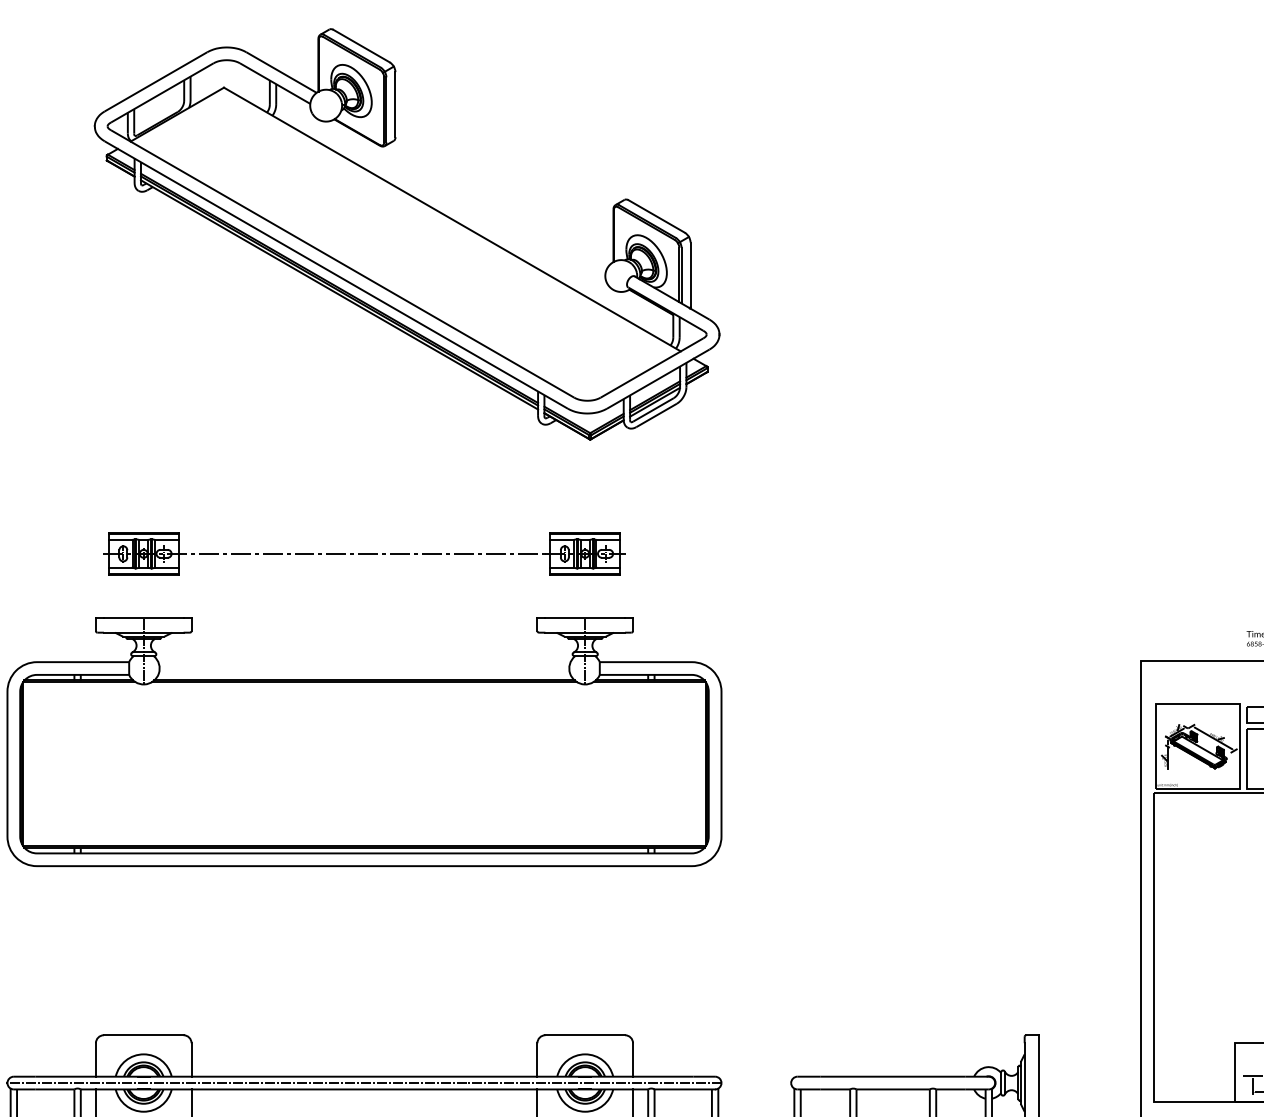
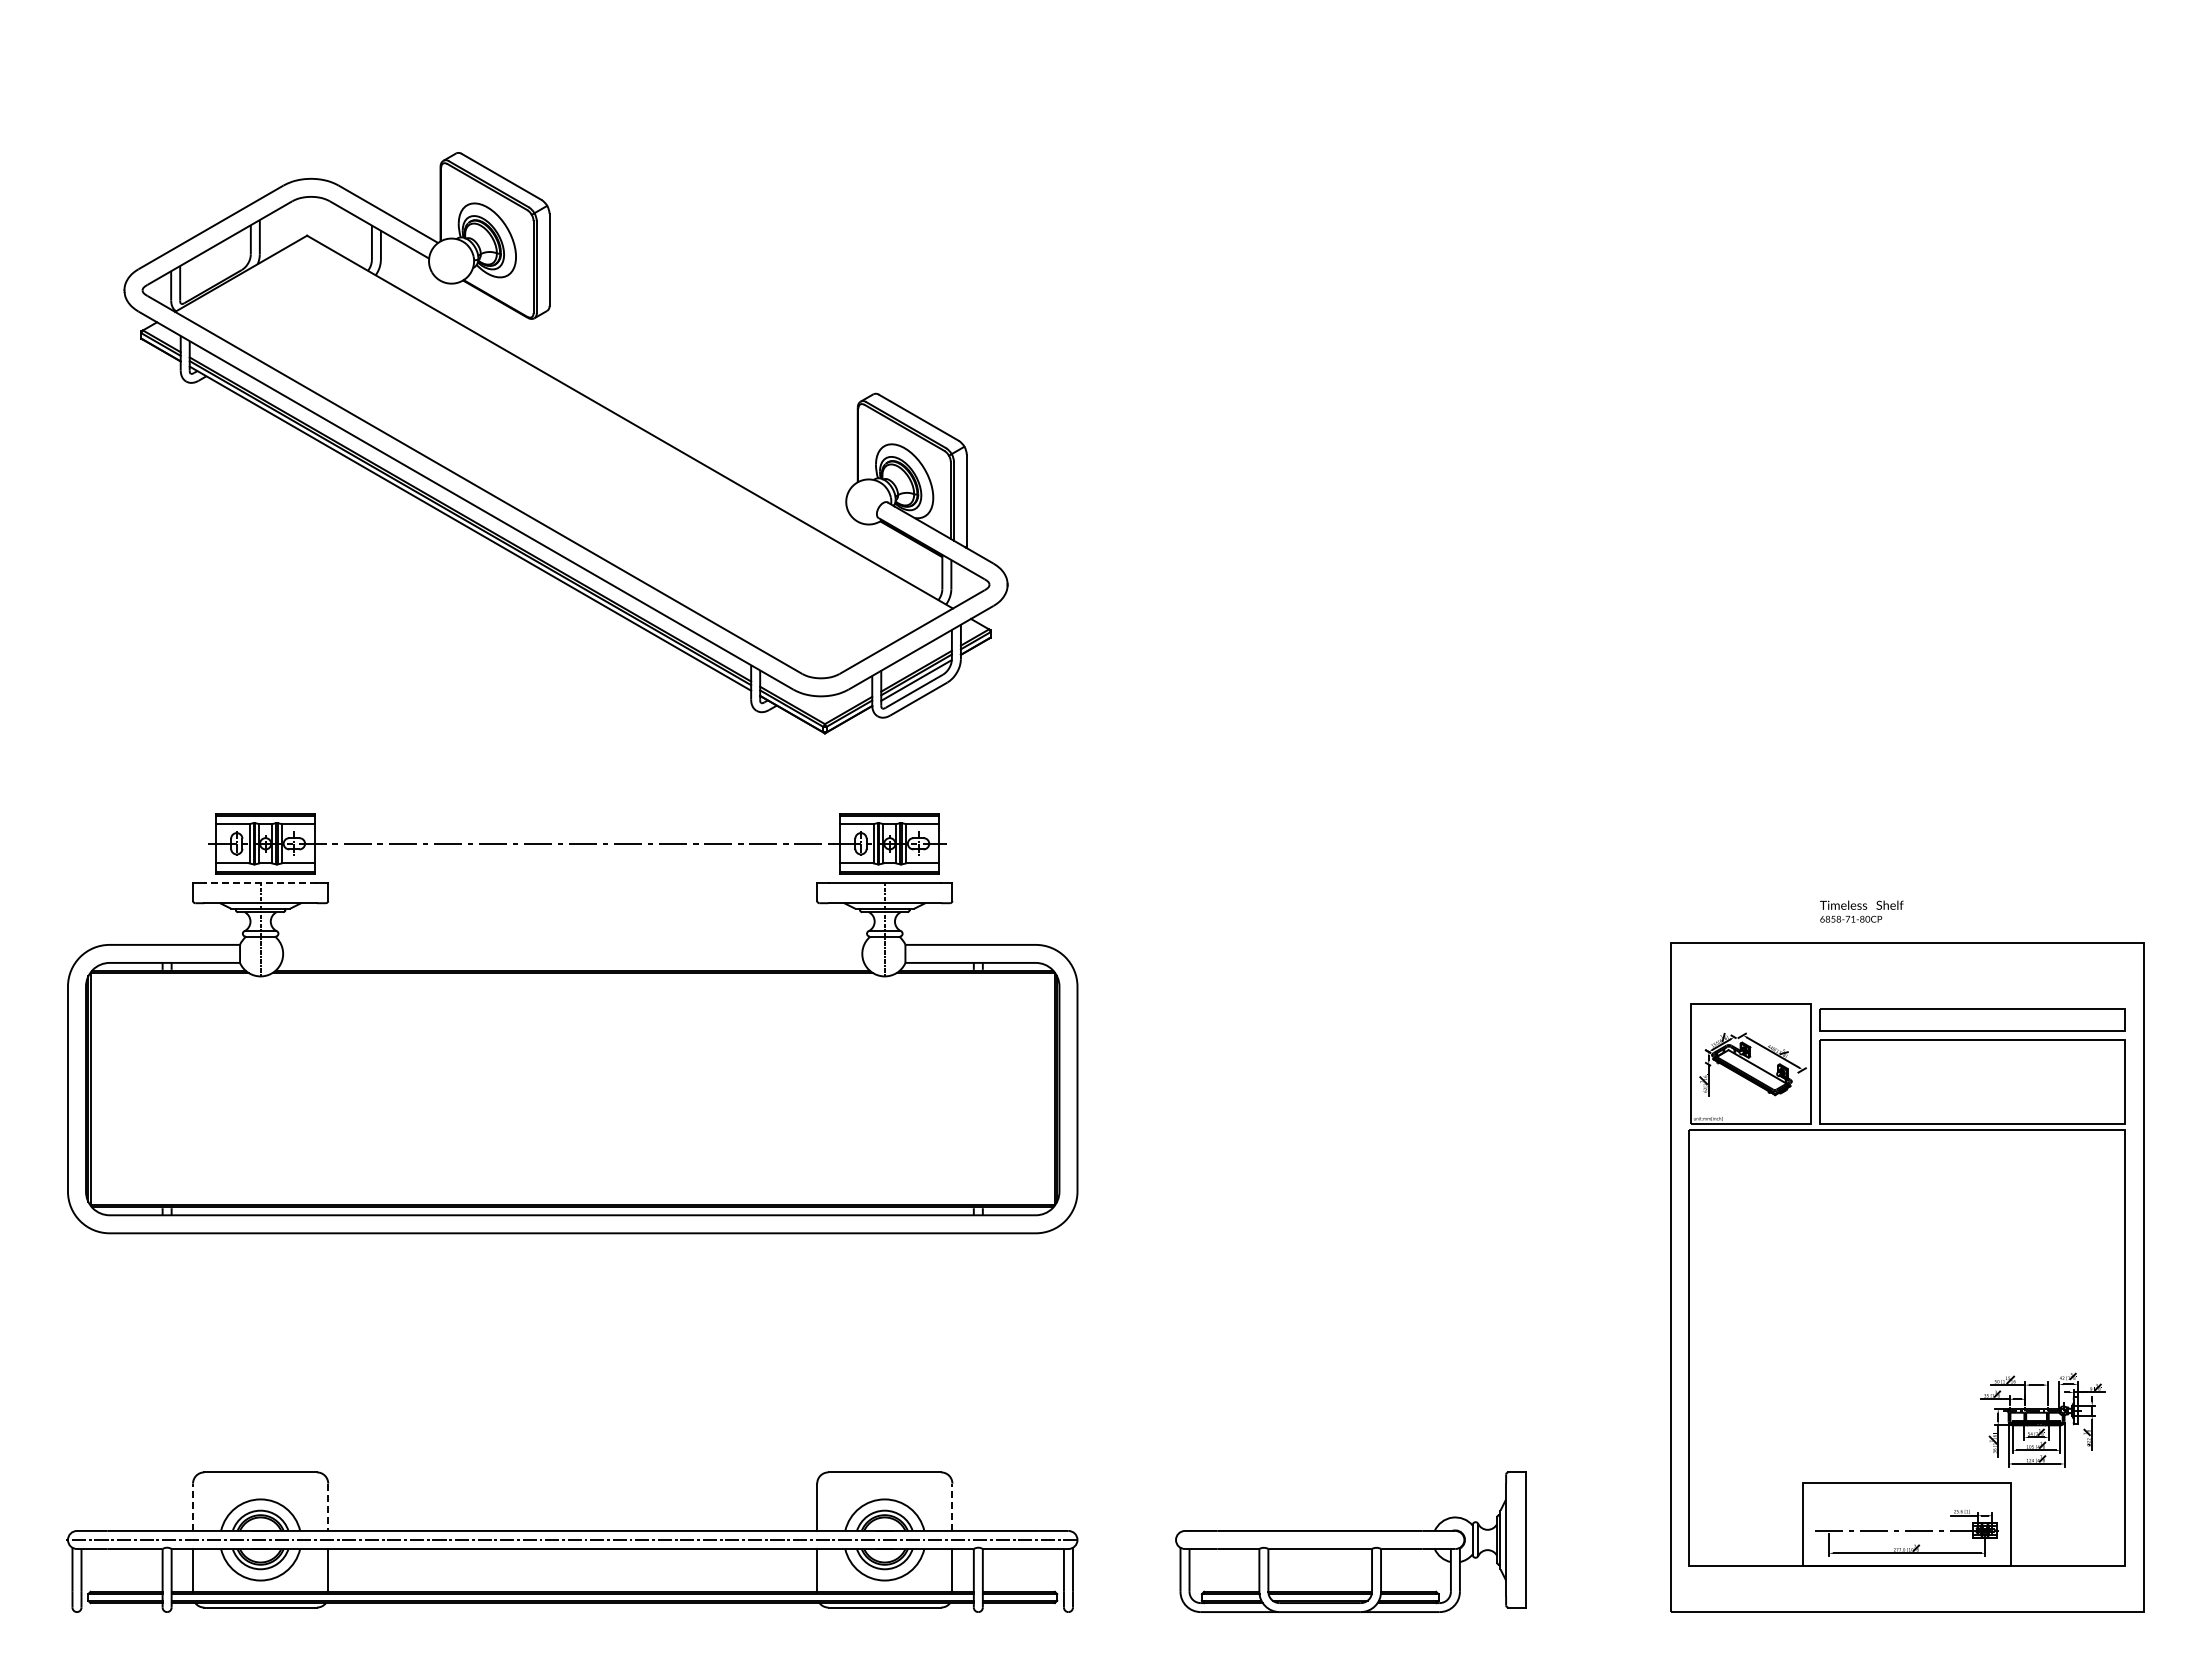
part: (406, 234) -> (565, 443), moved
part: (364, 553) -> (577, 843), moved
line: (143, 618) -> (260, 882), solid -> dashed
line: (96, 1060) -> (193, 1507), solid -> dashed
line: (191, 1060) -> (328, 1507), solid -> dashed
line: (633, 1060) -> (952, 1507), solid -> dashed

